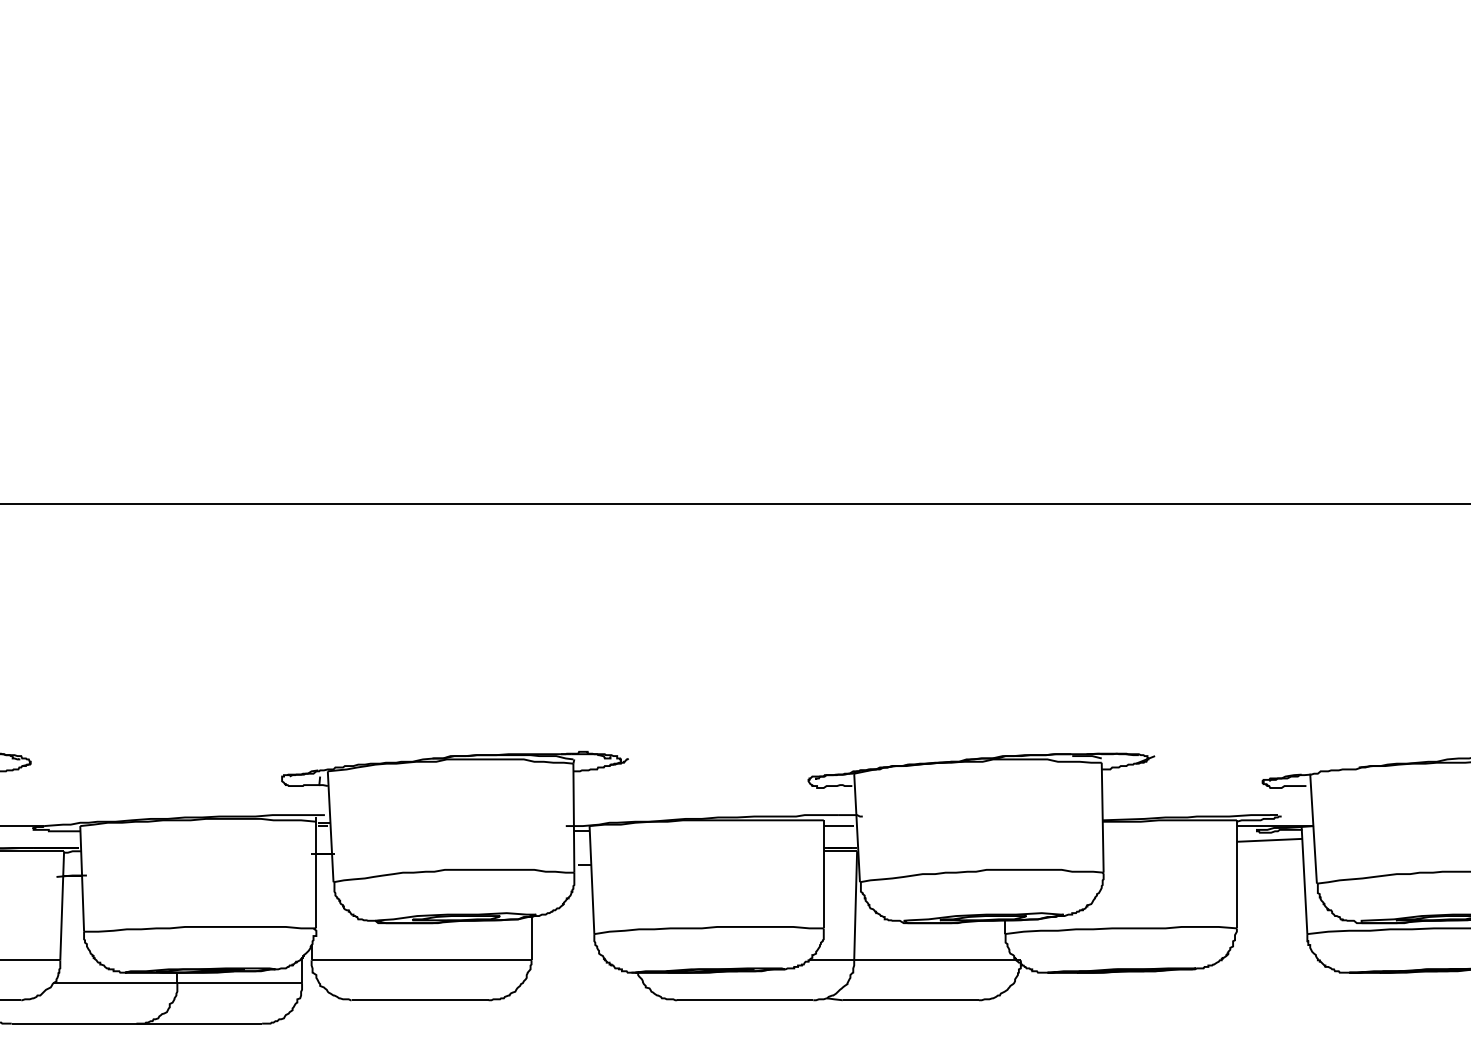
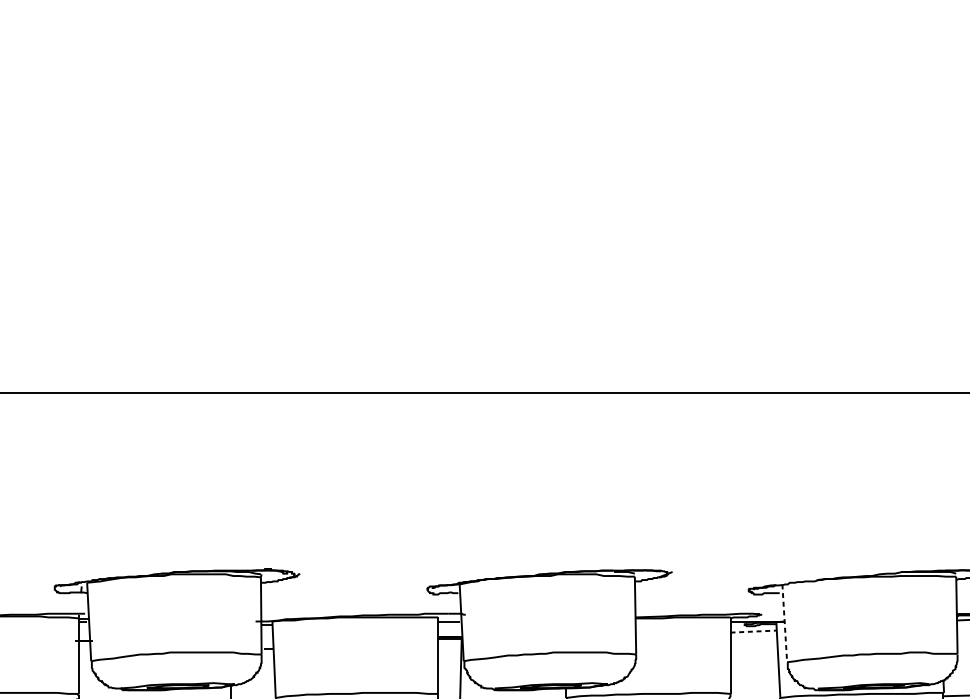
line: (1313, 829) -> (784, 623), solid -> dashed
line: (1269, 840) -> (753, 631), solid -> dashed

